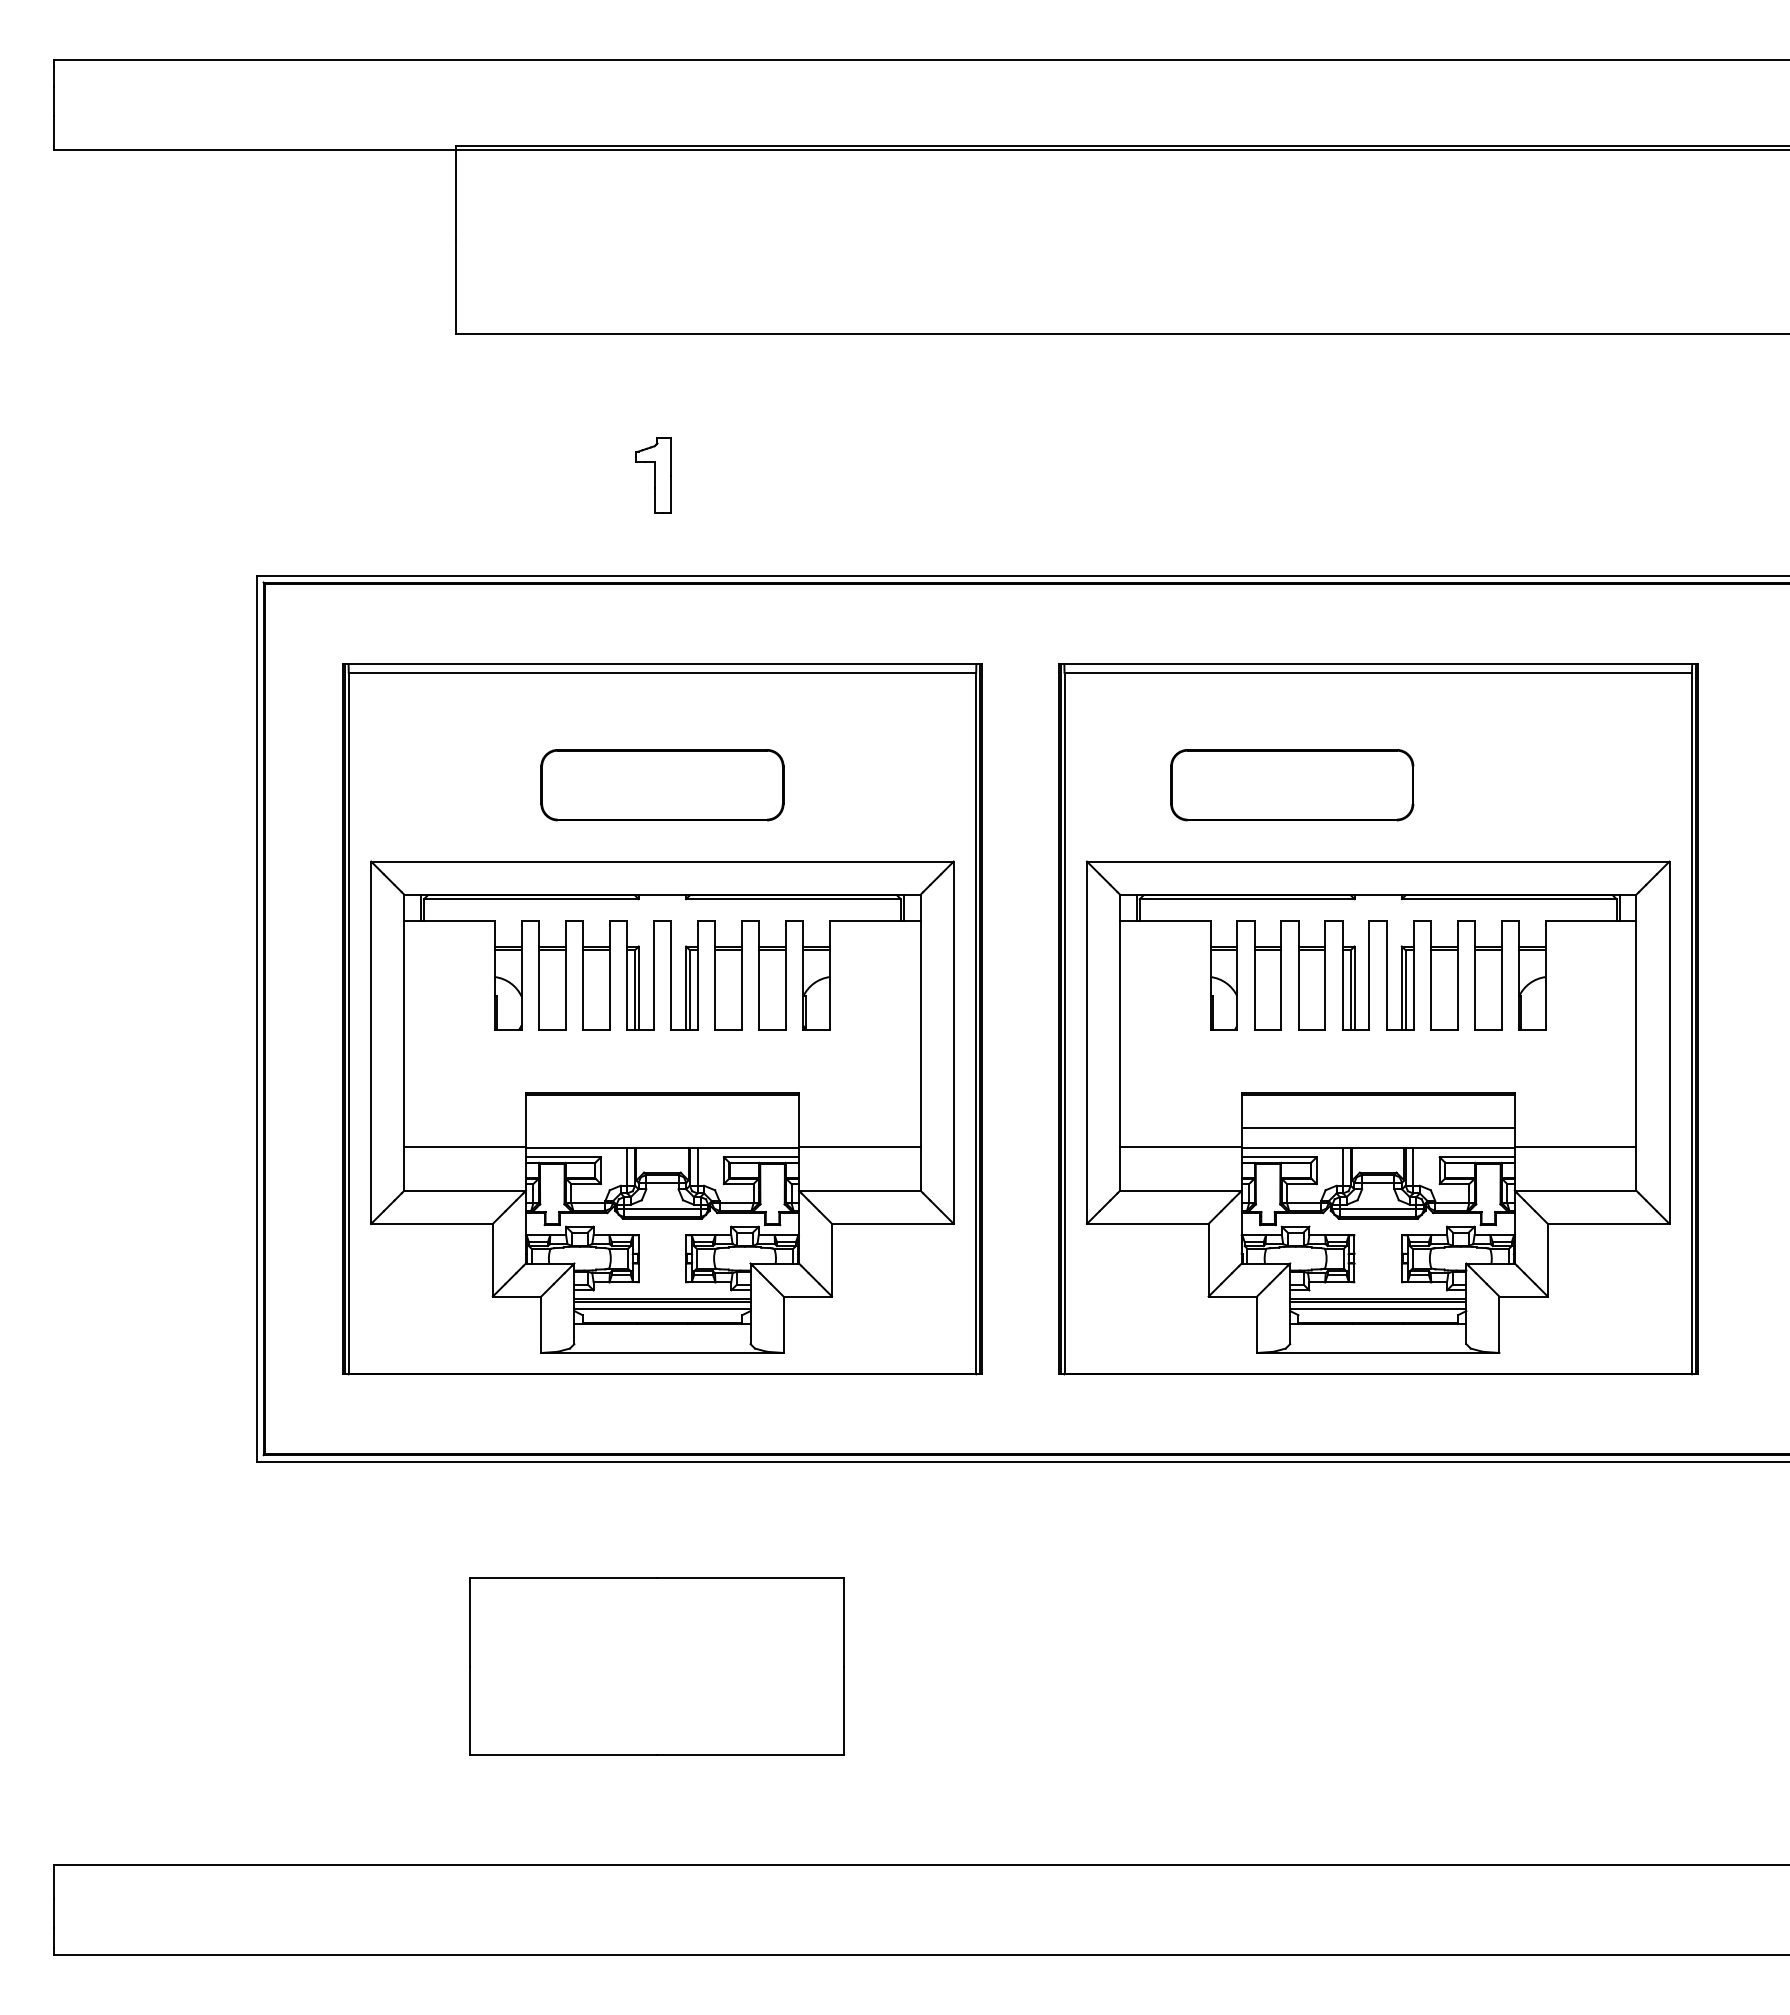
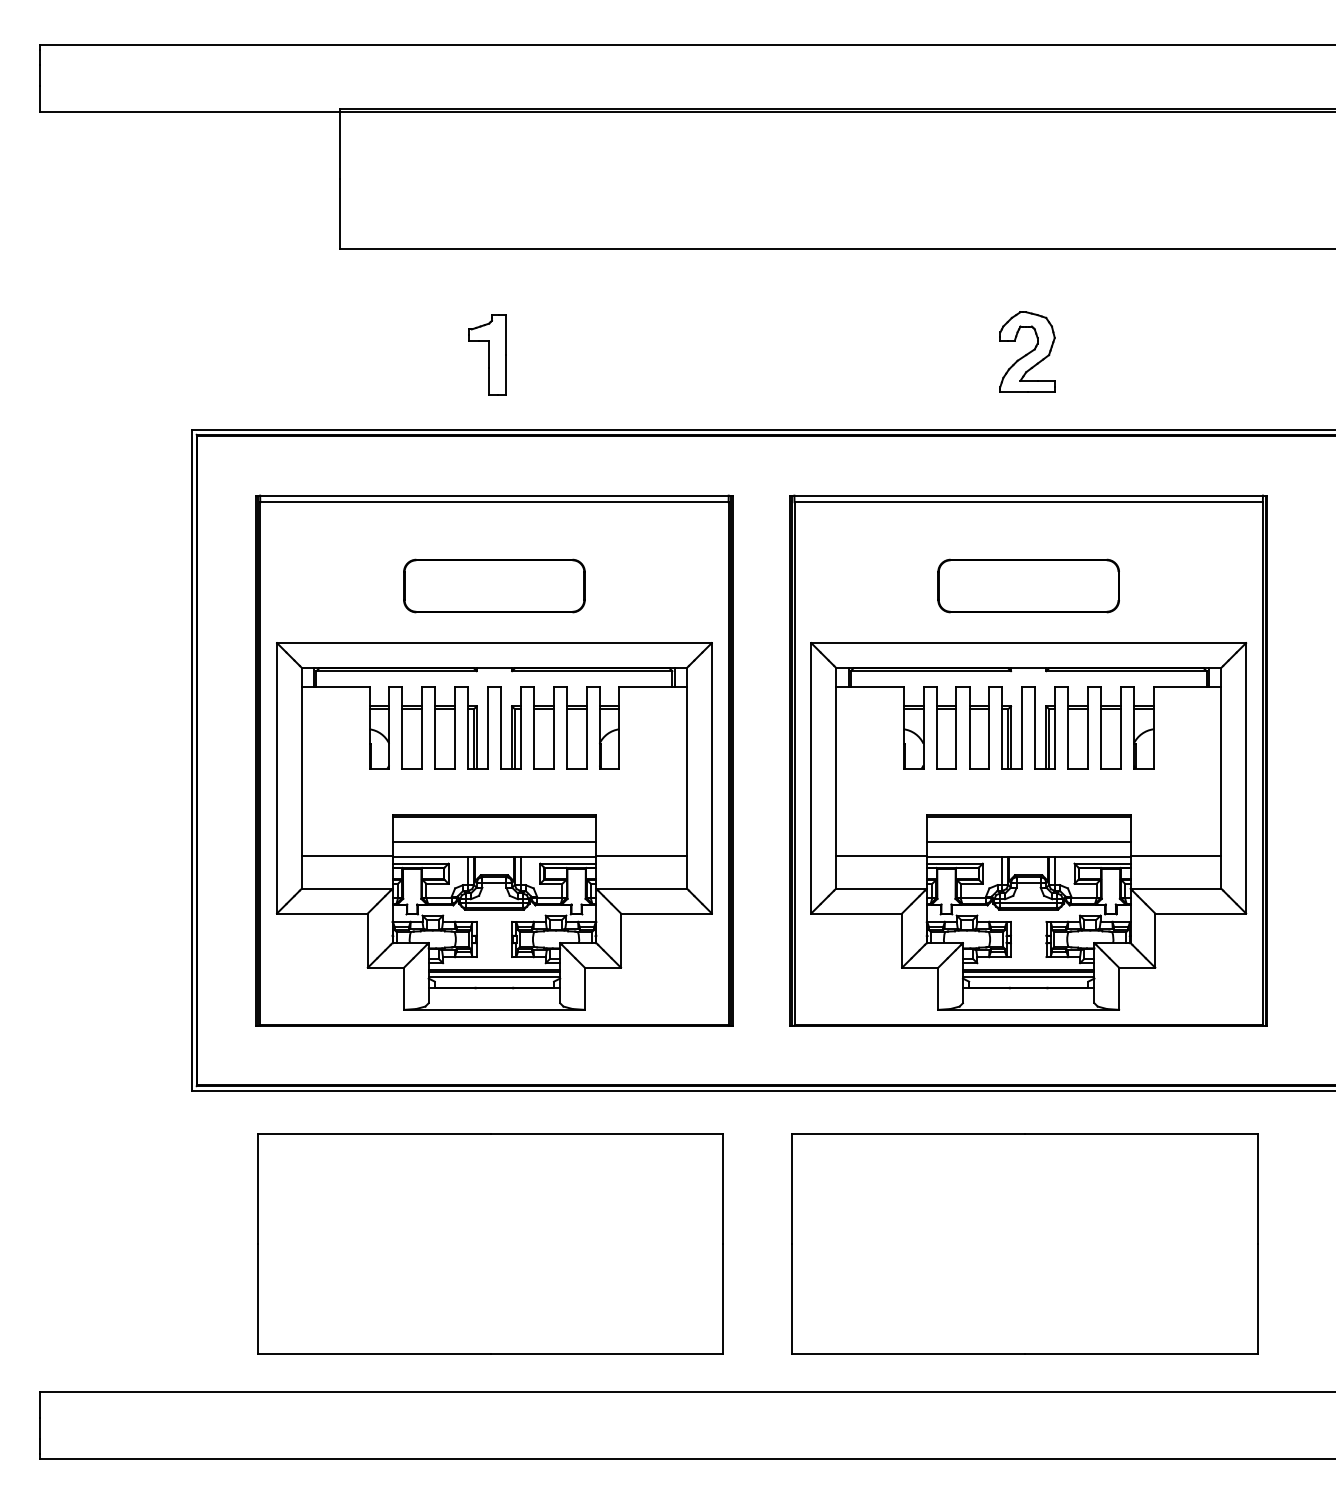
part: (1376, 471) -> (1027, 351), added
part: (653, 475) -> (487, 354), size x1.43
part: (1292, 785) -> (1028, 586), moved
line: (662, 1127) -> (494, 841), added
part: (656, 1666) -> (489, 1243), size x1.67
part: (1372, 1666) -> (1024, 1243), added

